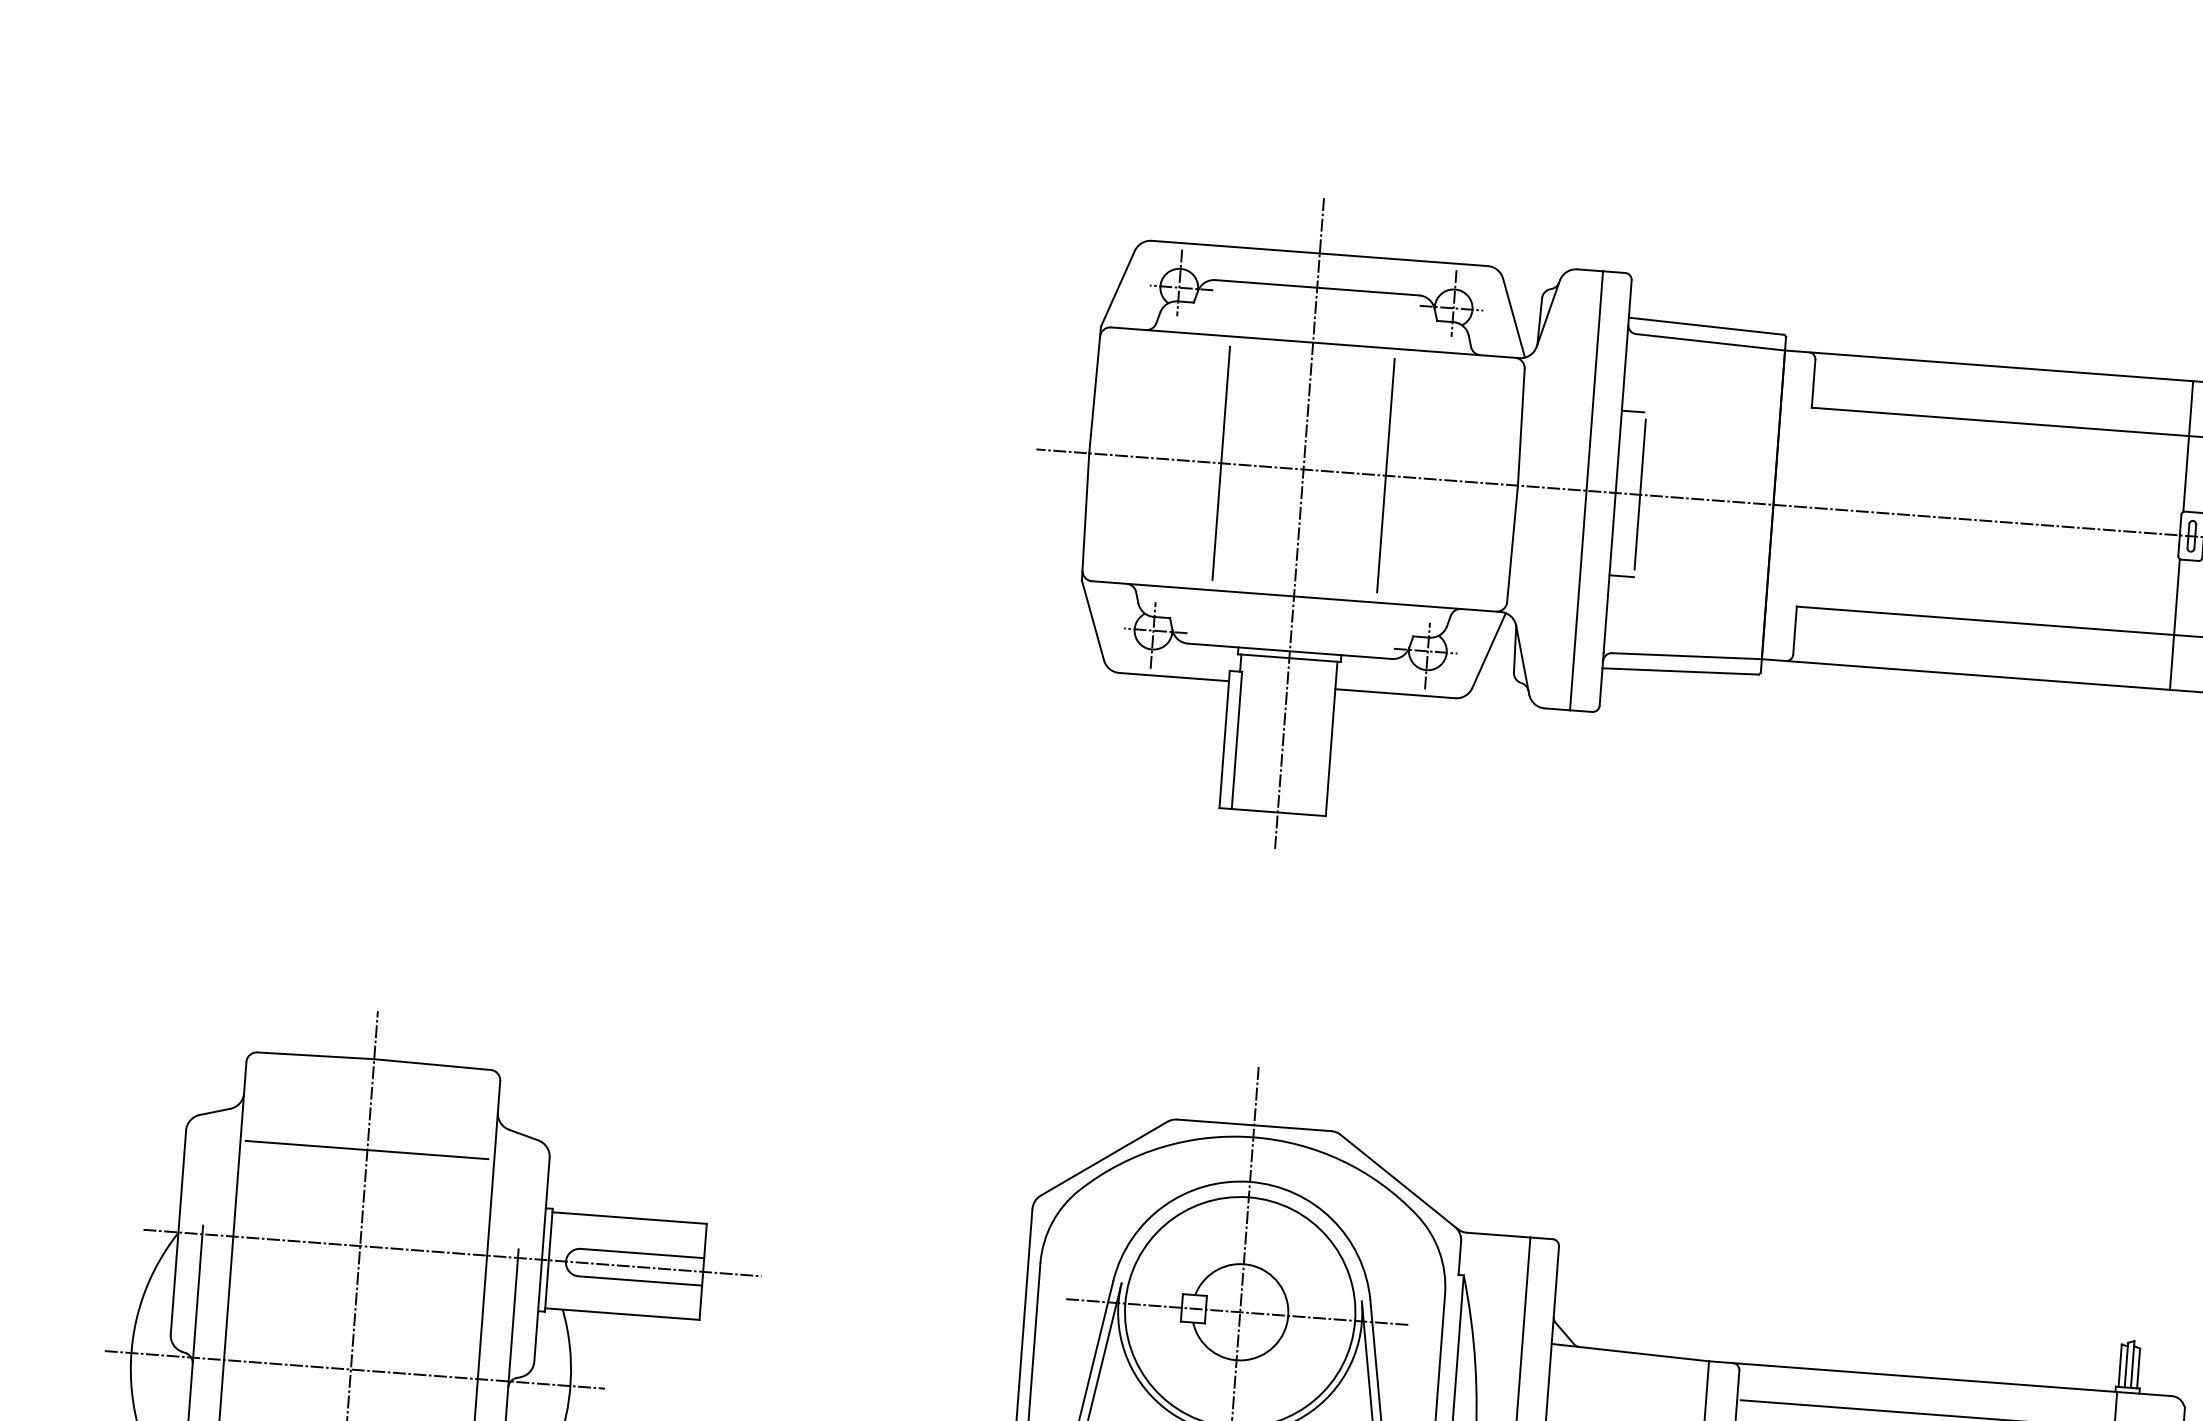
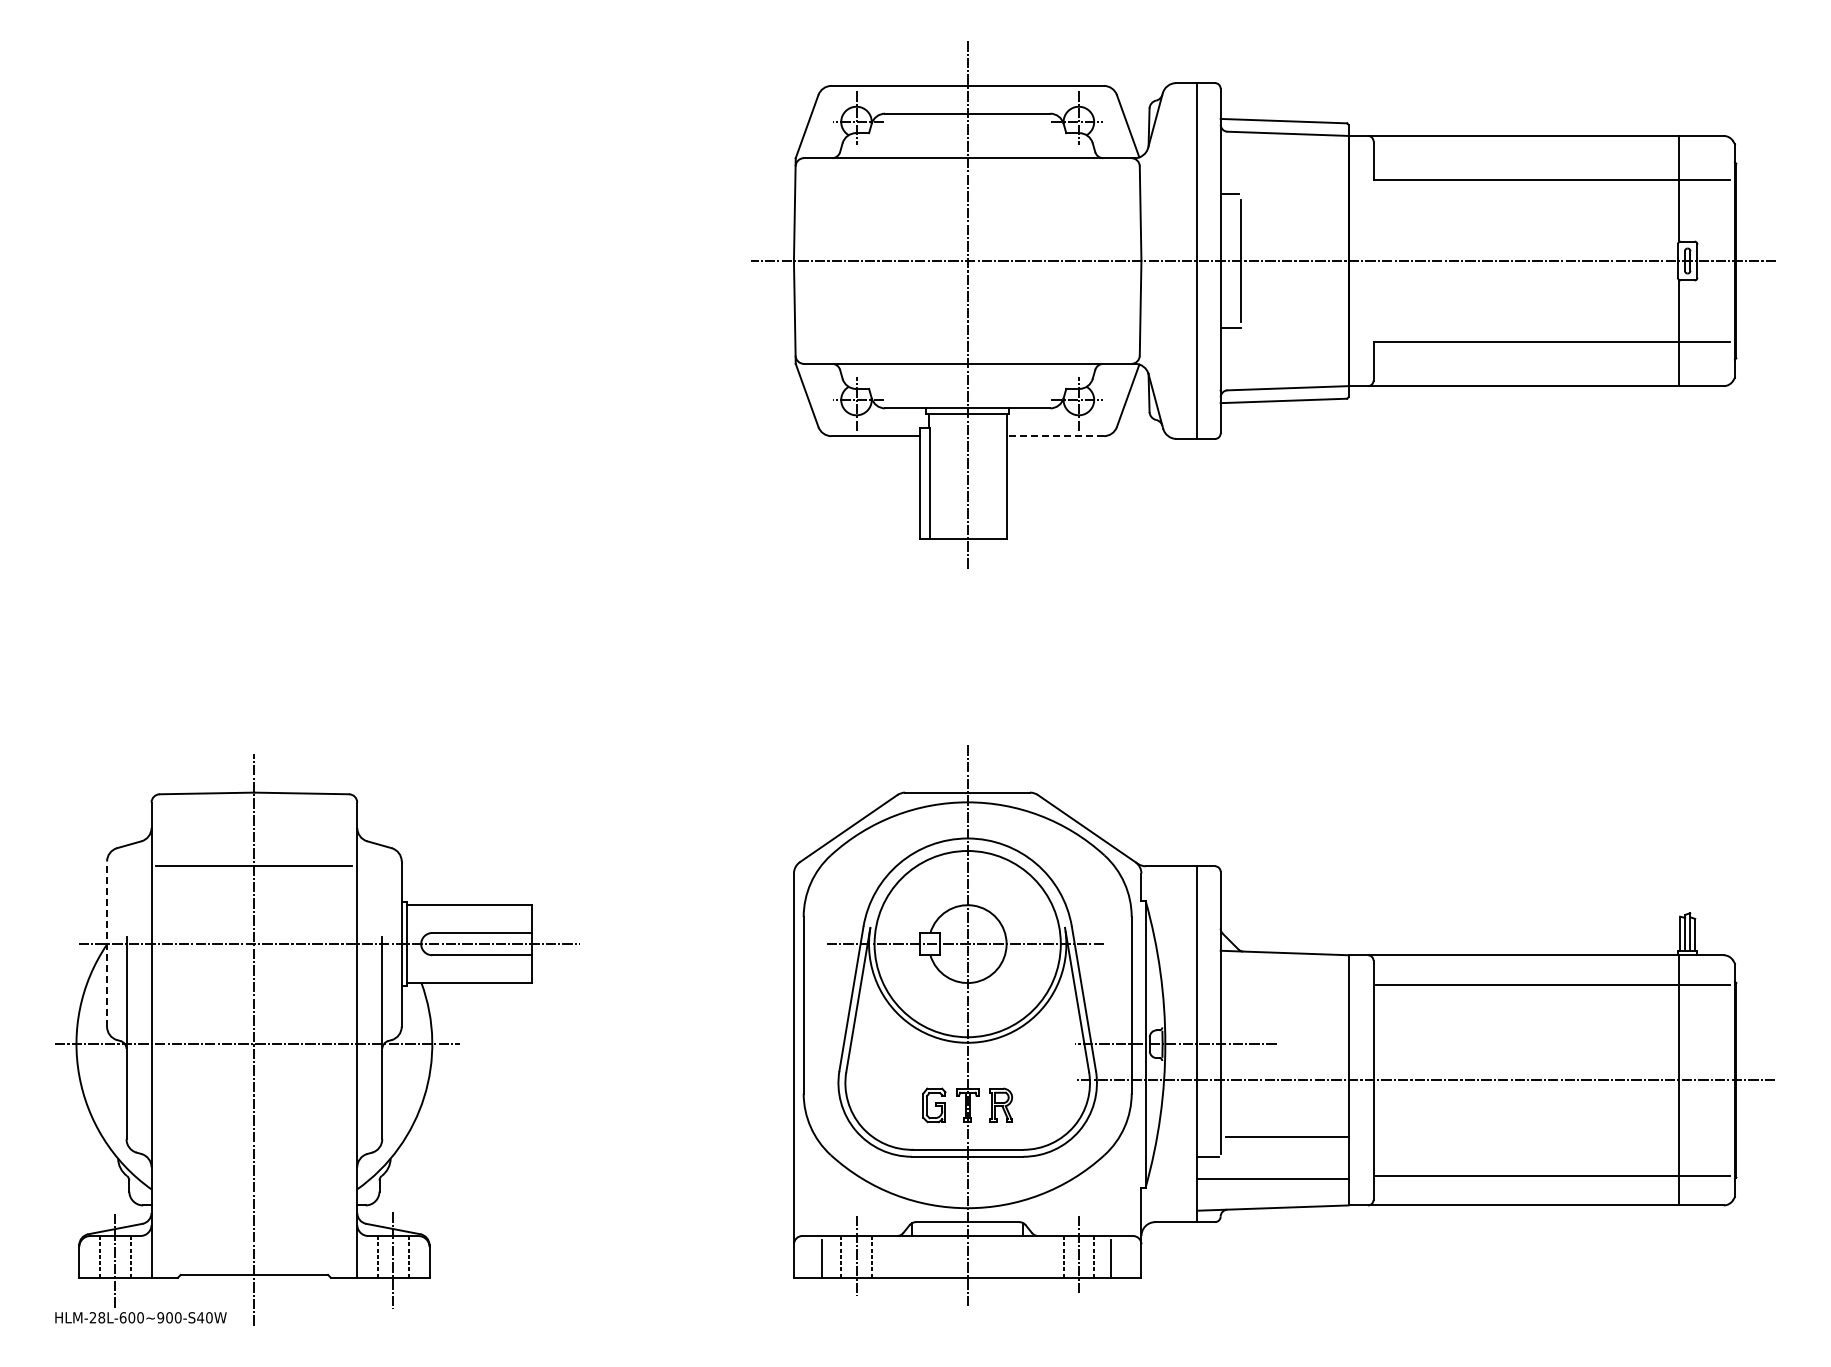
line: (1220, 462) -> (900, 260), removed
line: (1386, 475) -> (1034, 260), removed
line: (1395, 694) -> (1055, 436), solid -> dashed
line: (178, 1232) -> (107, 944), solid -> dashed

